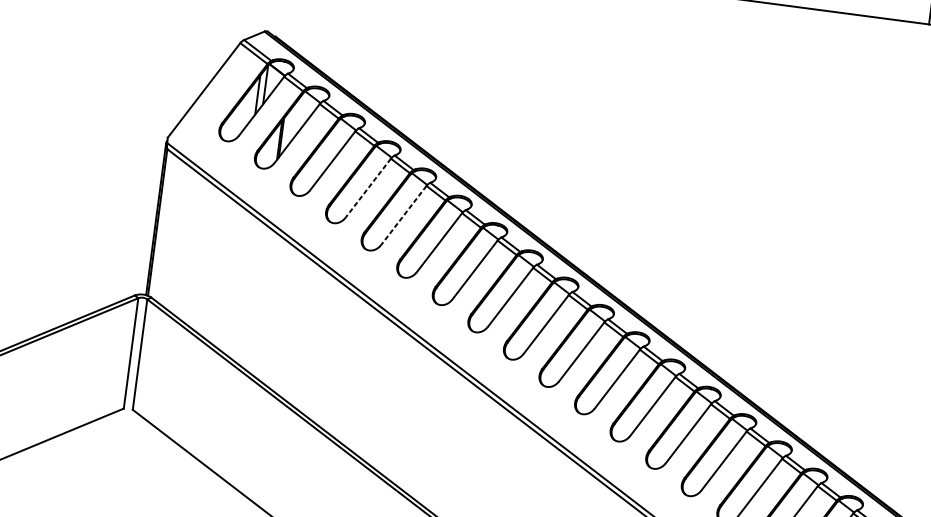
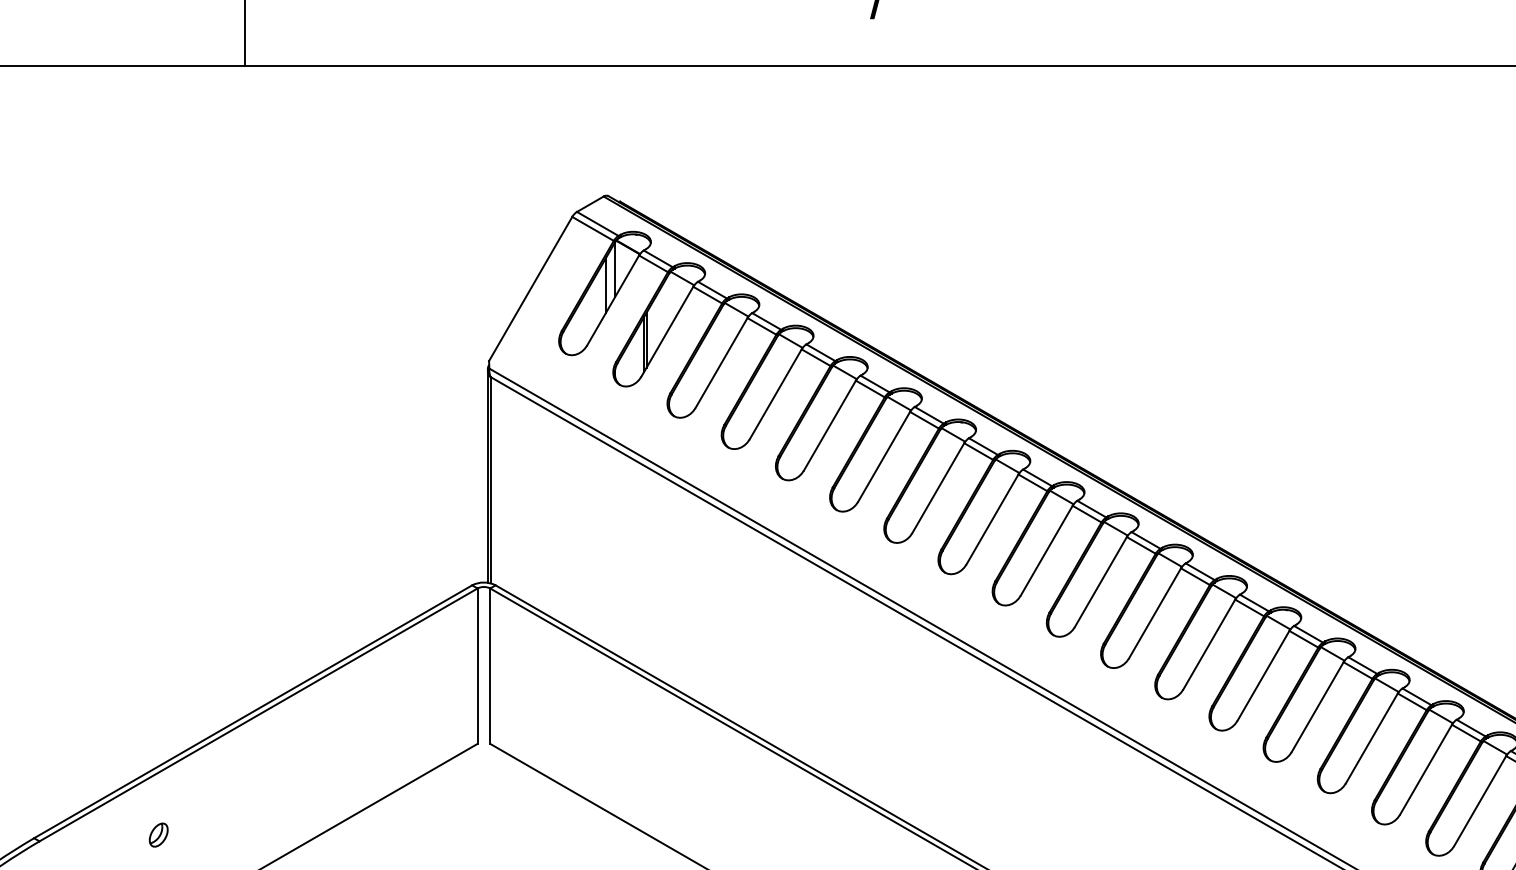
line: (368, 188) -> (775, 394), dashed -> solid
line: (403, 215) -> (829, 425), dashed -> solid

